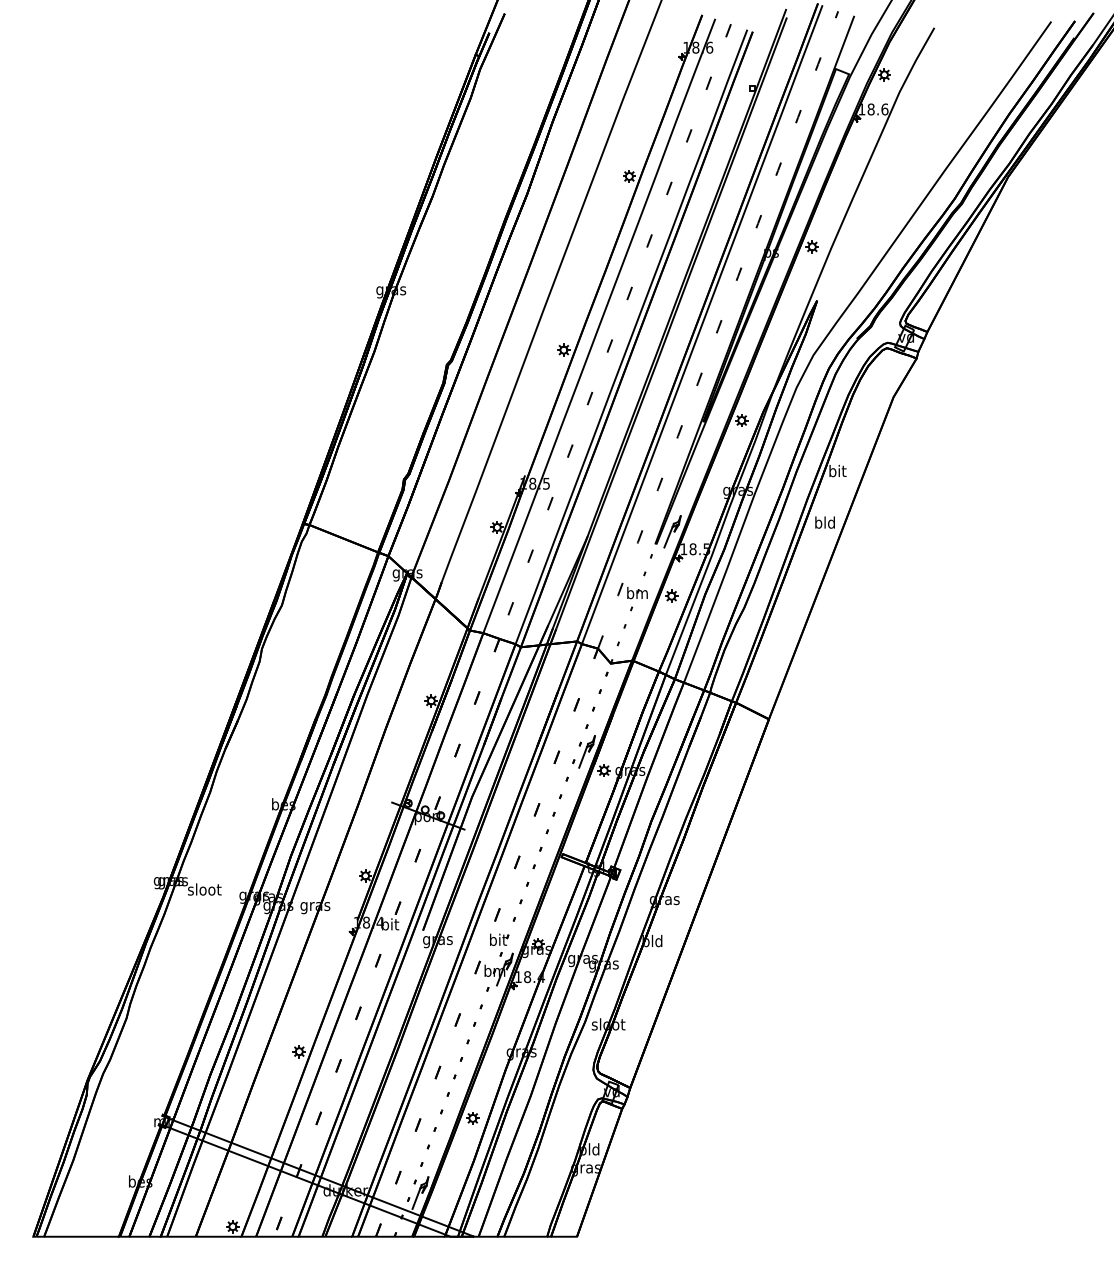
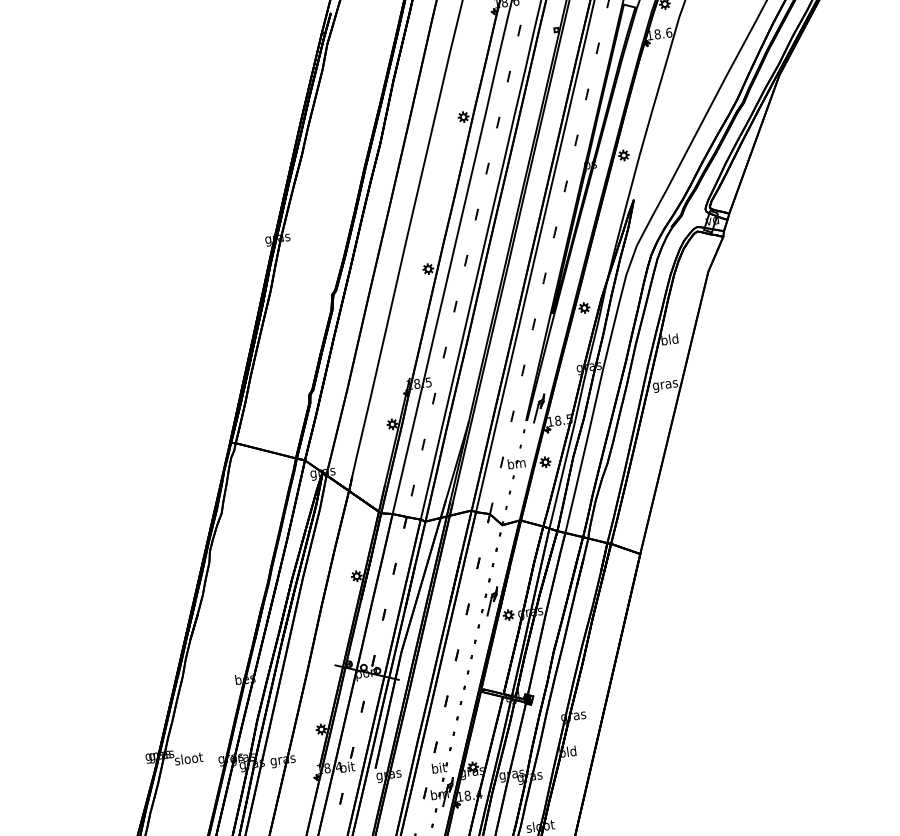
text: (837, 470) -> (669, 339), bit -> bld
text: (825, 523) -> (665, 384), bld -> gras

